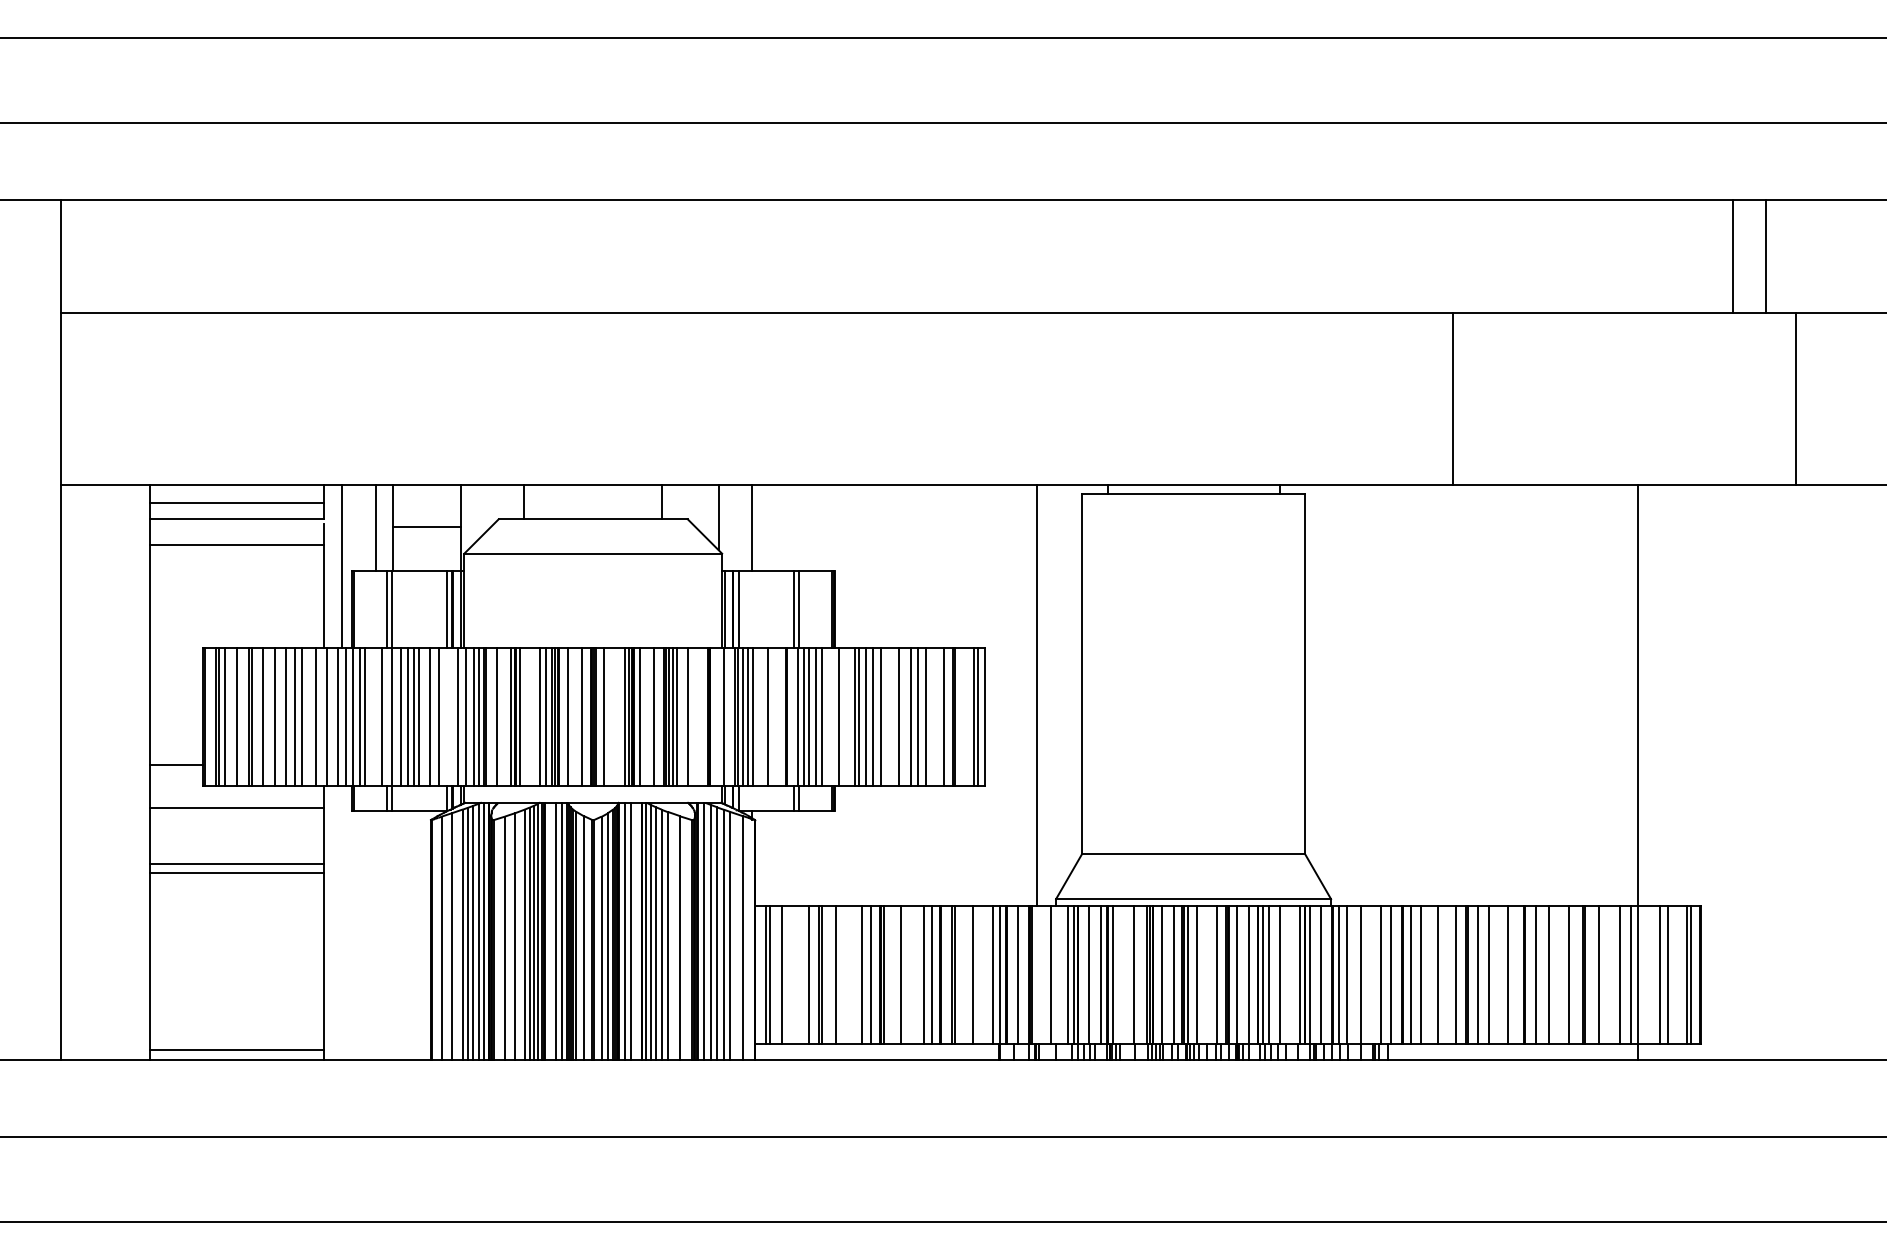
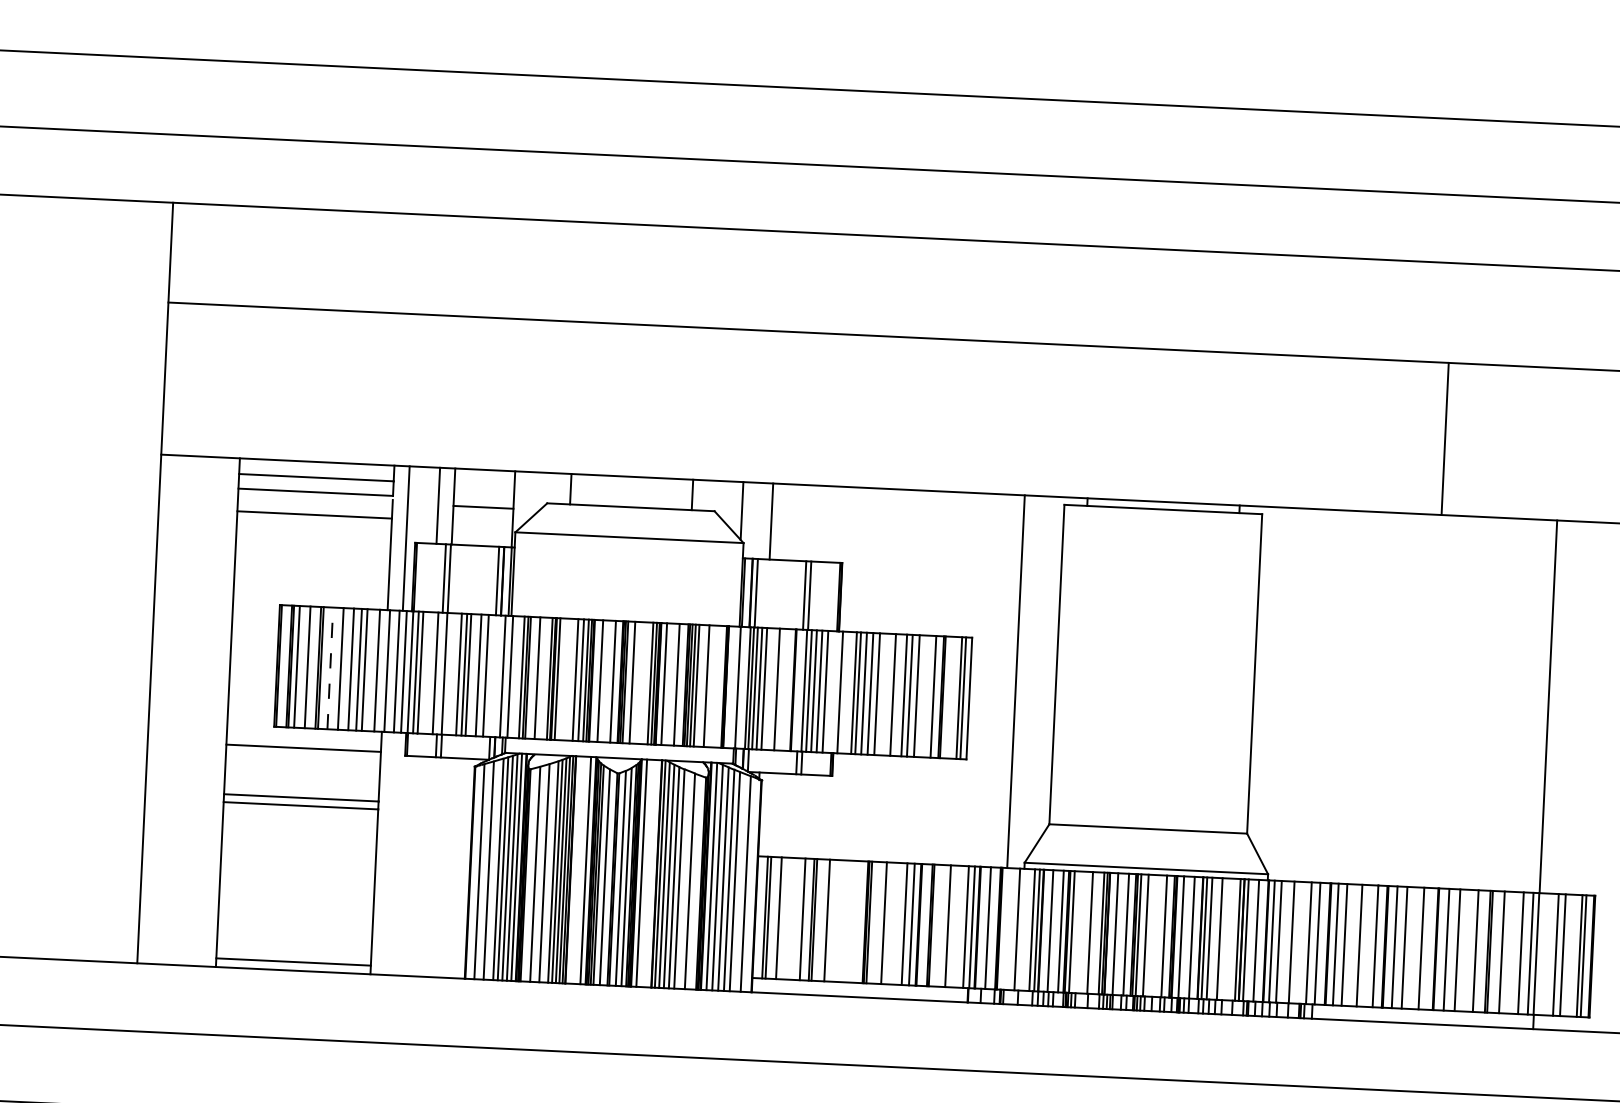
line: (1452, 398) -> (1445, 438), moved
line: (262, 716) -> (329, 668), solid -> dashed
line: (401, 716) -> (453, 673), removed
line: (473, 716) -> (516, 676), removed
line: (175, 765) -> (250, 707), removed
line: (555, 930) -> (580, 869), removed
line: (630, 930) -> (646, 872), removed
line: (861, 974) -> (849, 921), removed
line: (871, 974) -> (858, 921), removed

